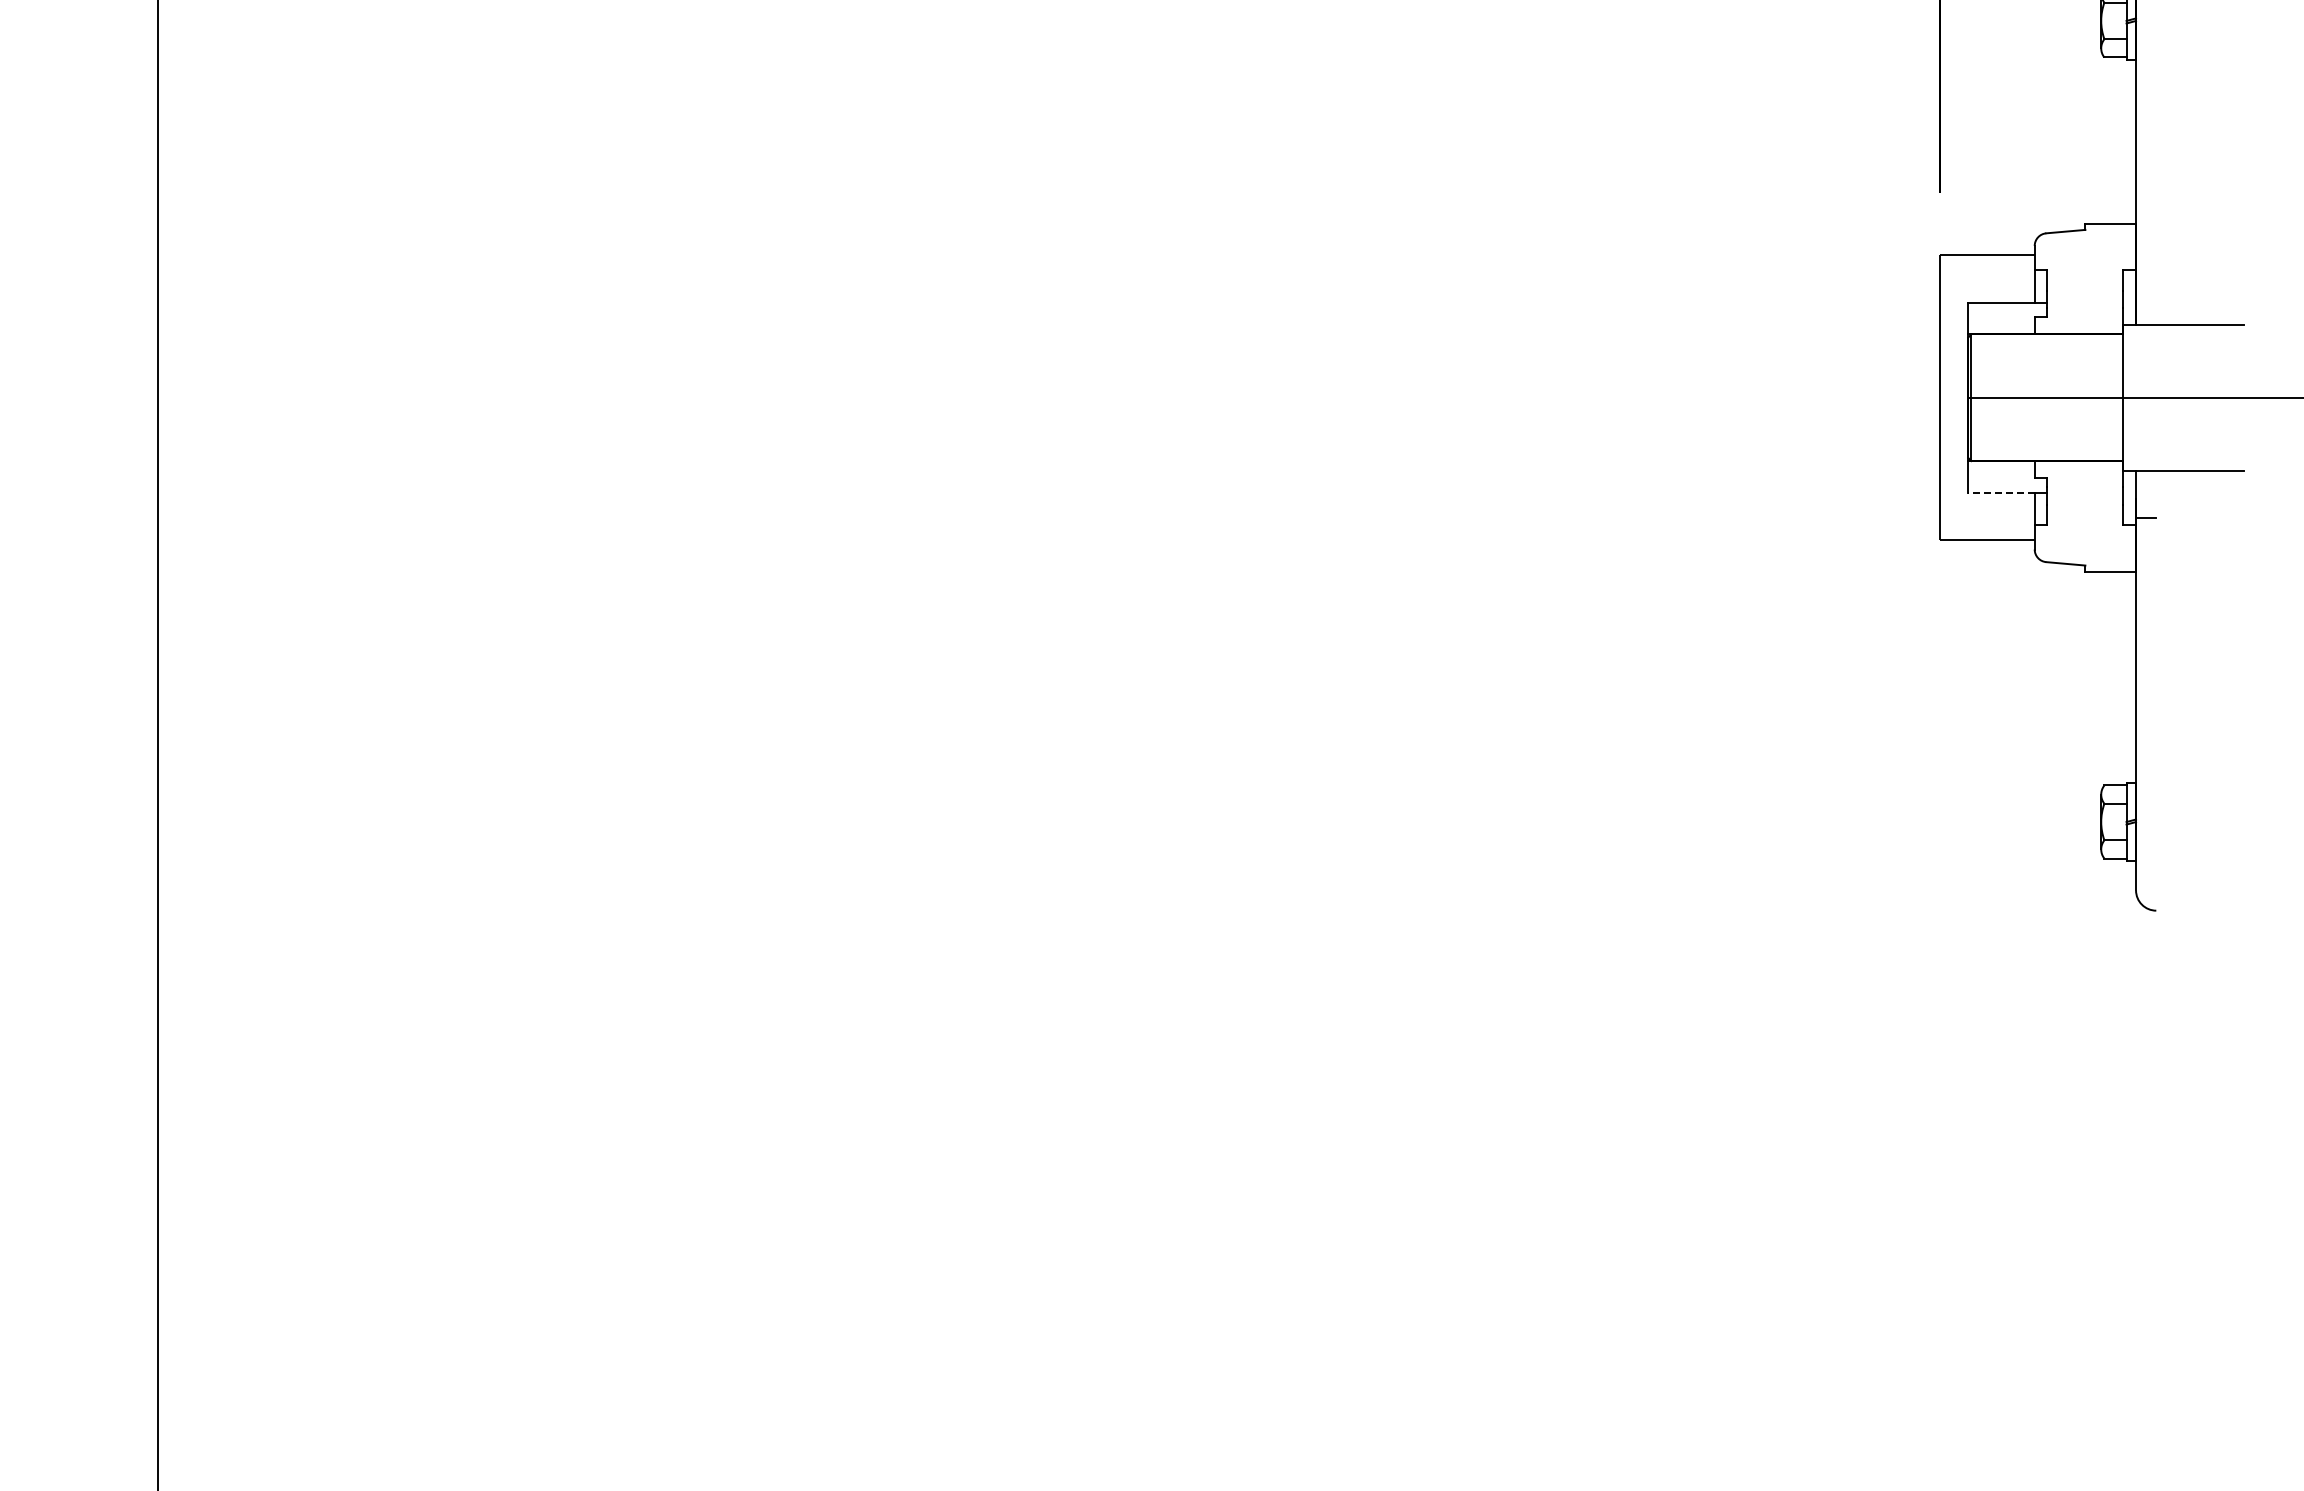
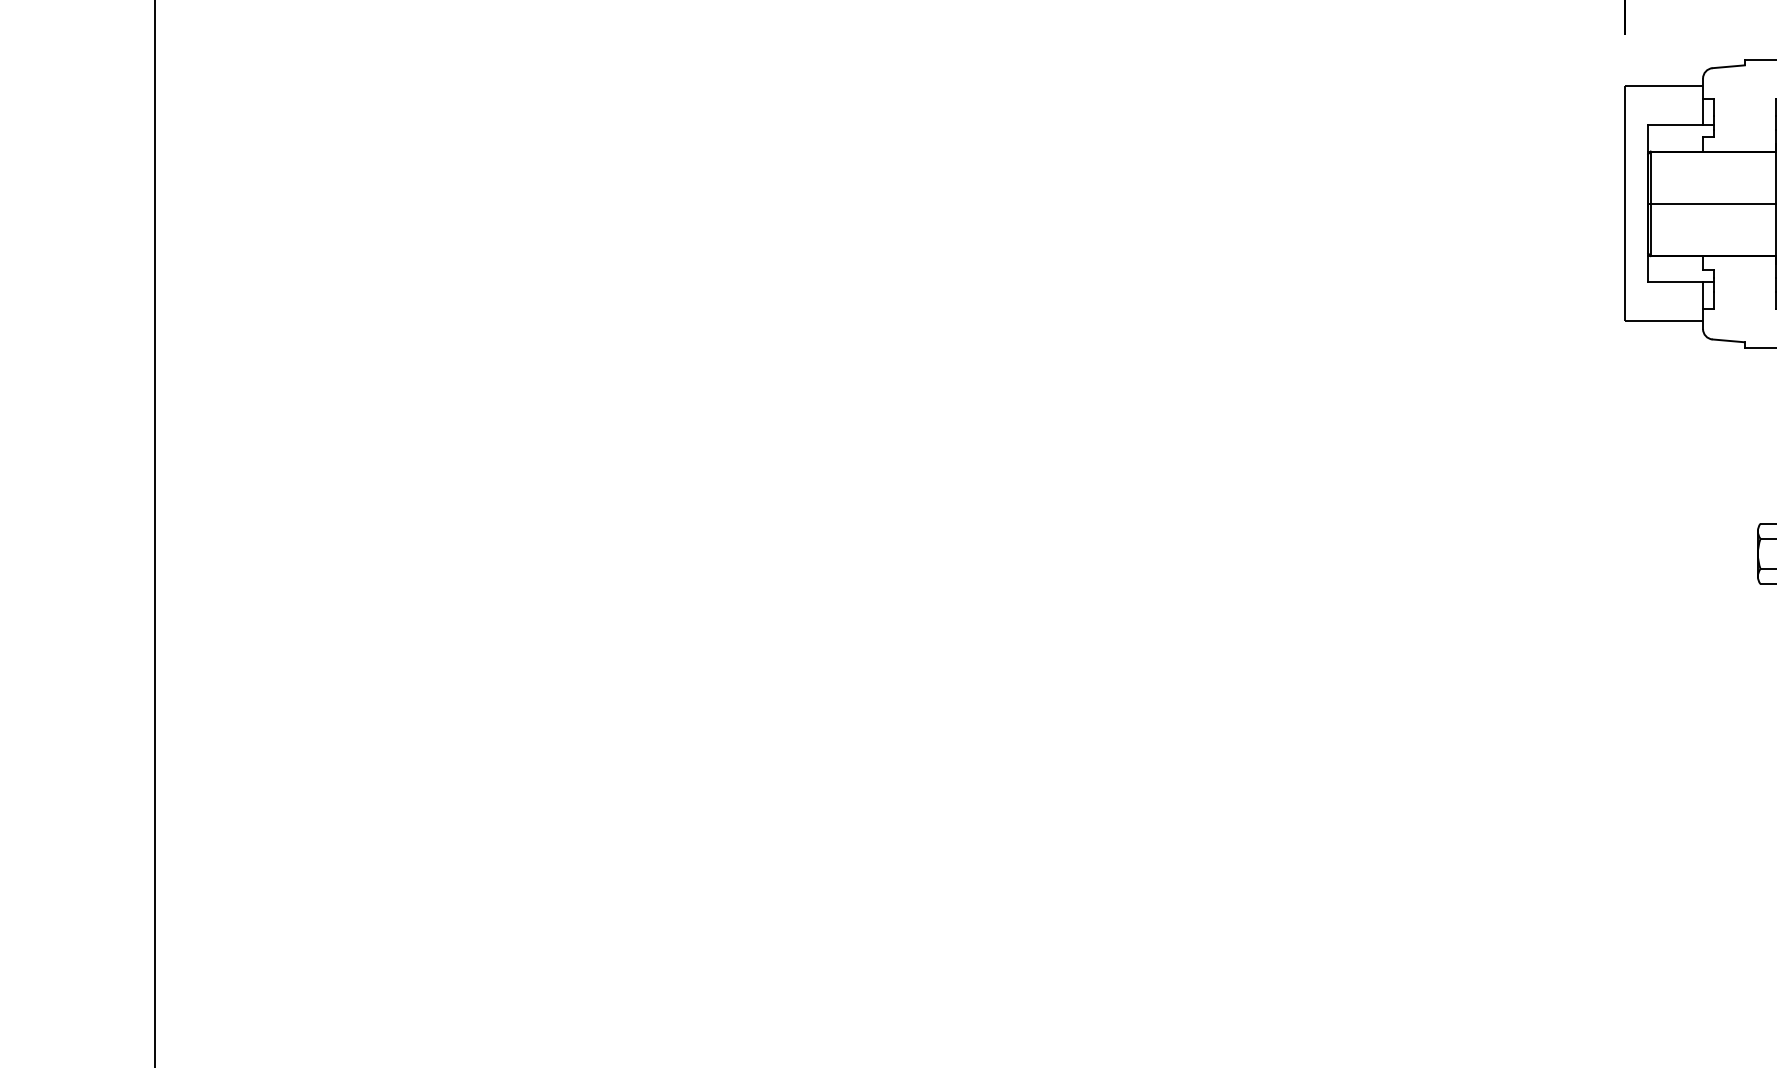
line: (2000, 492) -> (1674, 282), dashed -> solid

